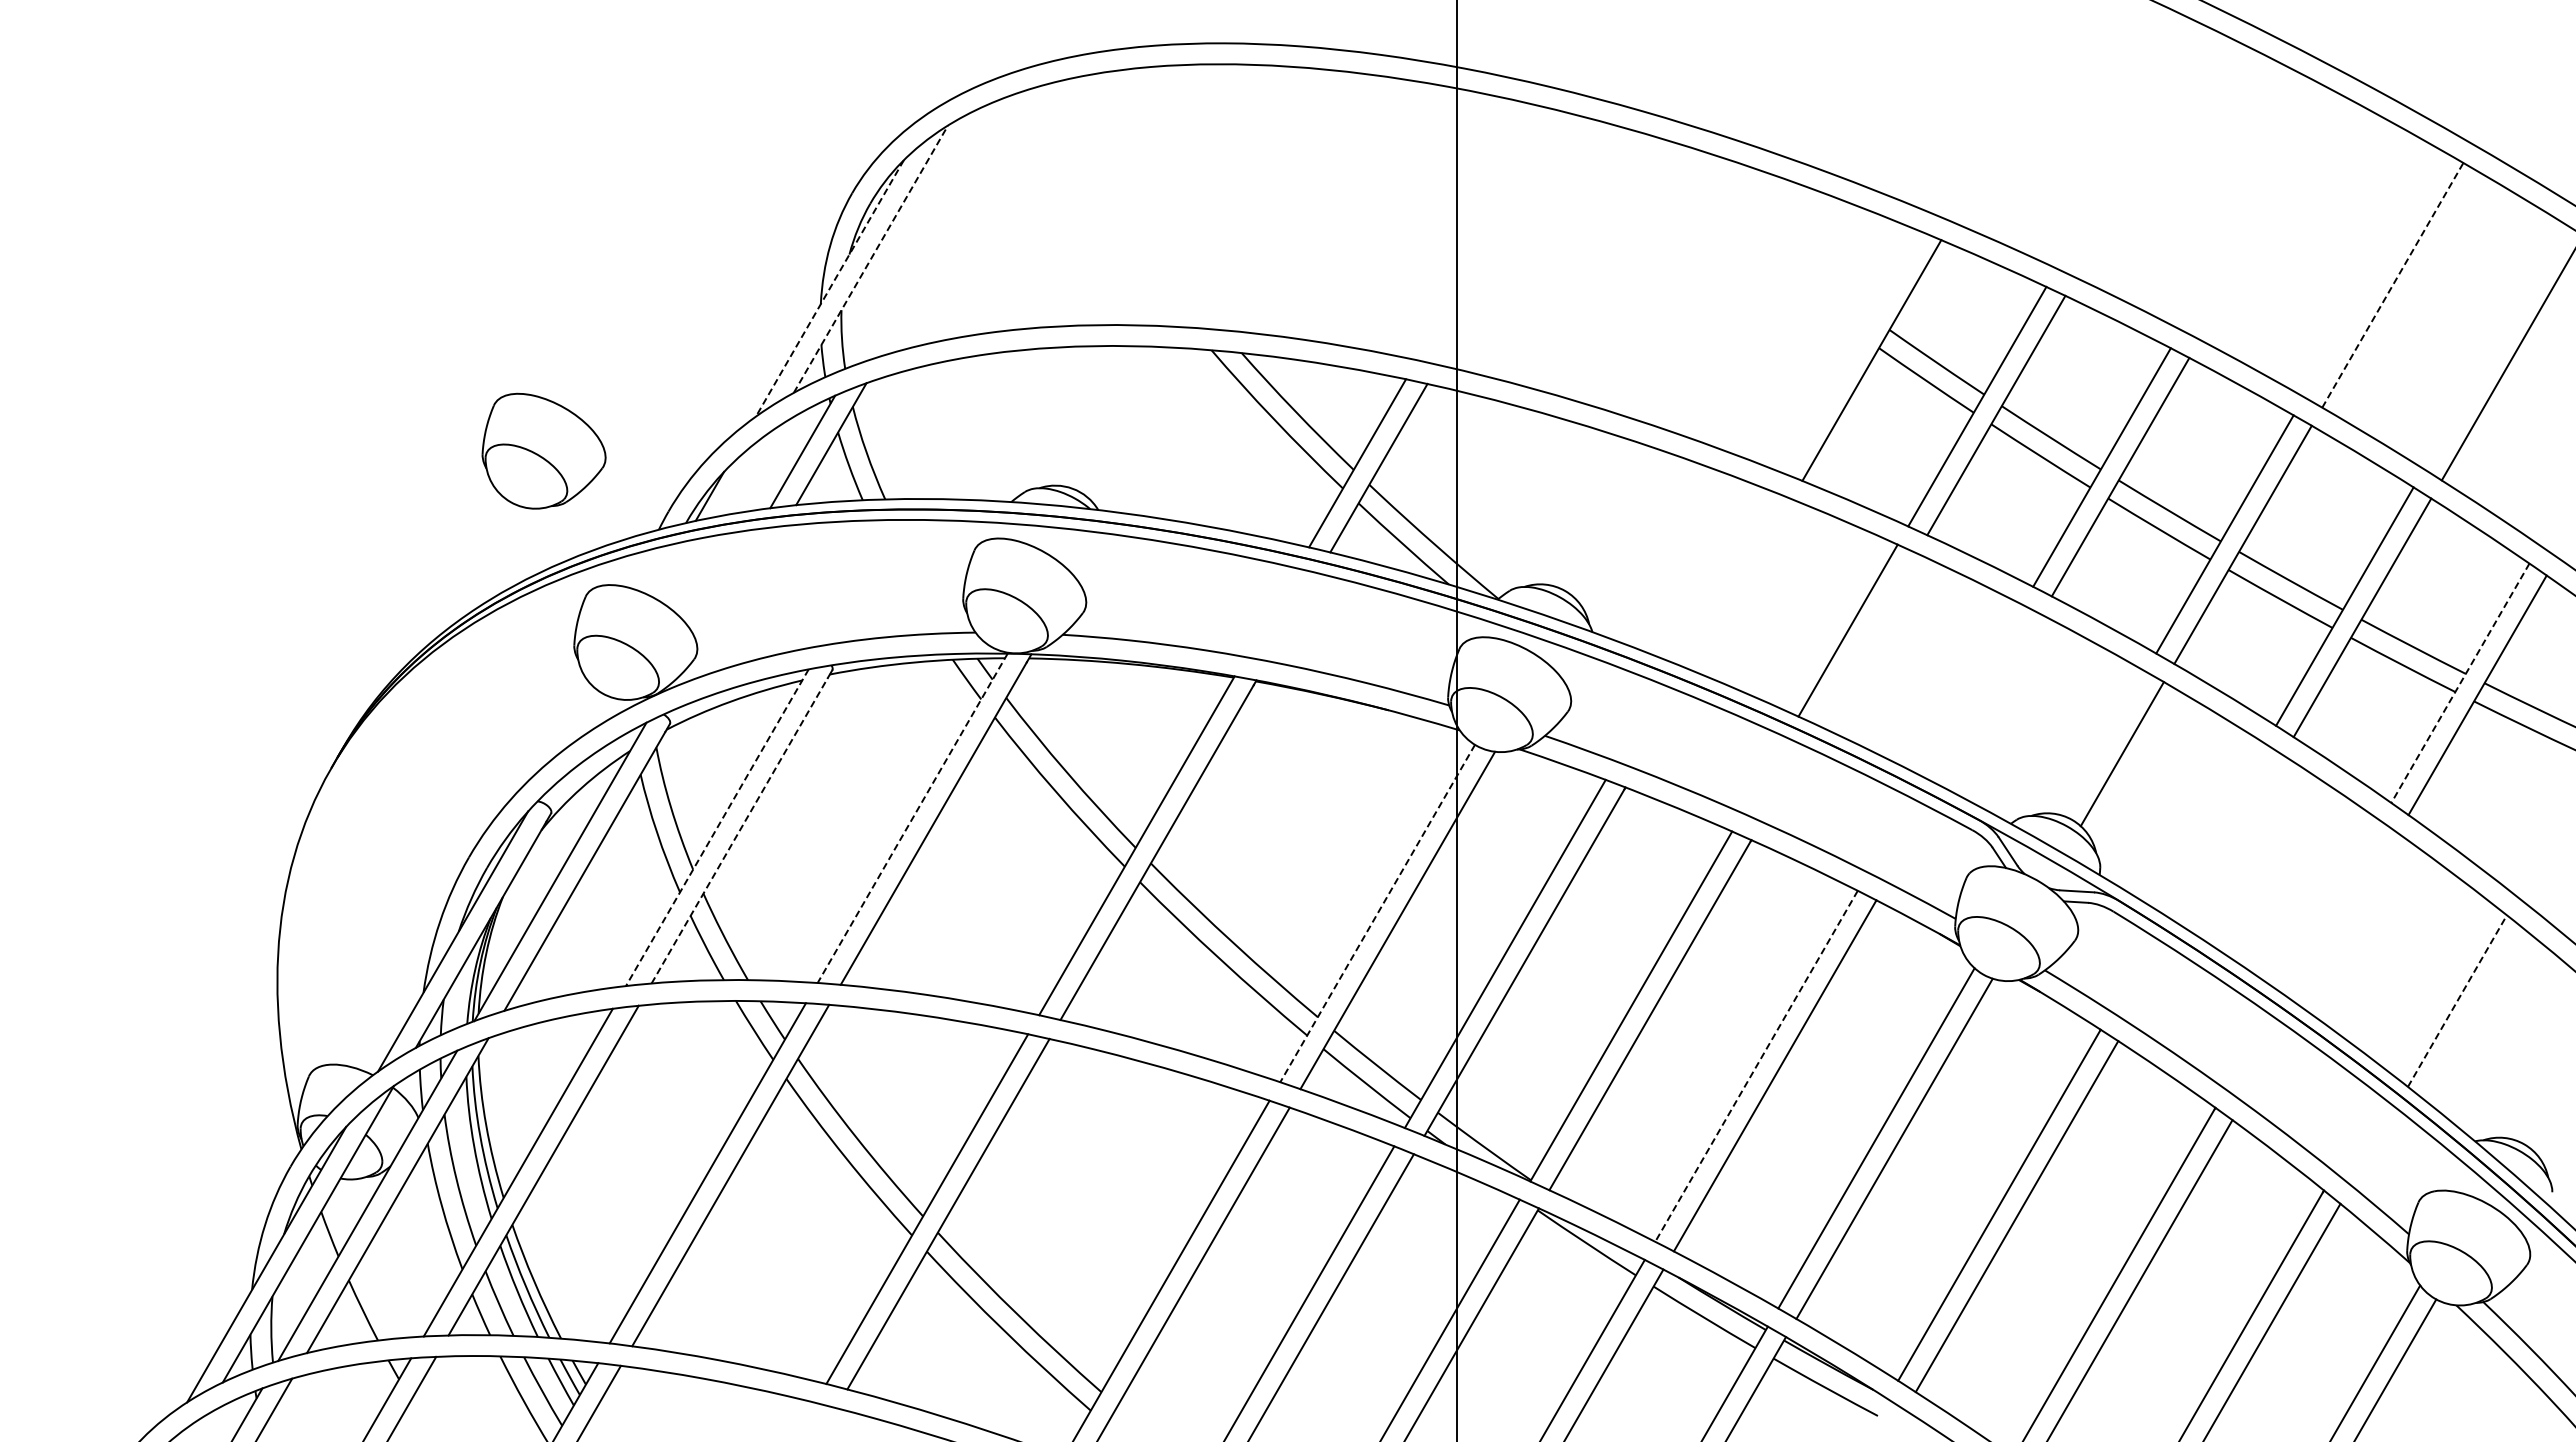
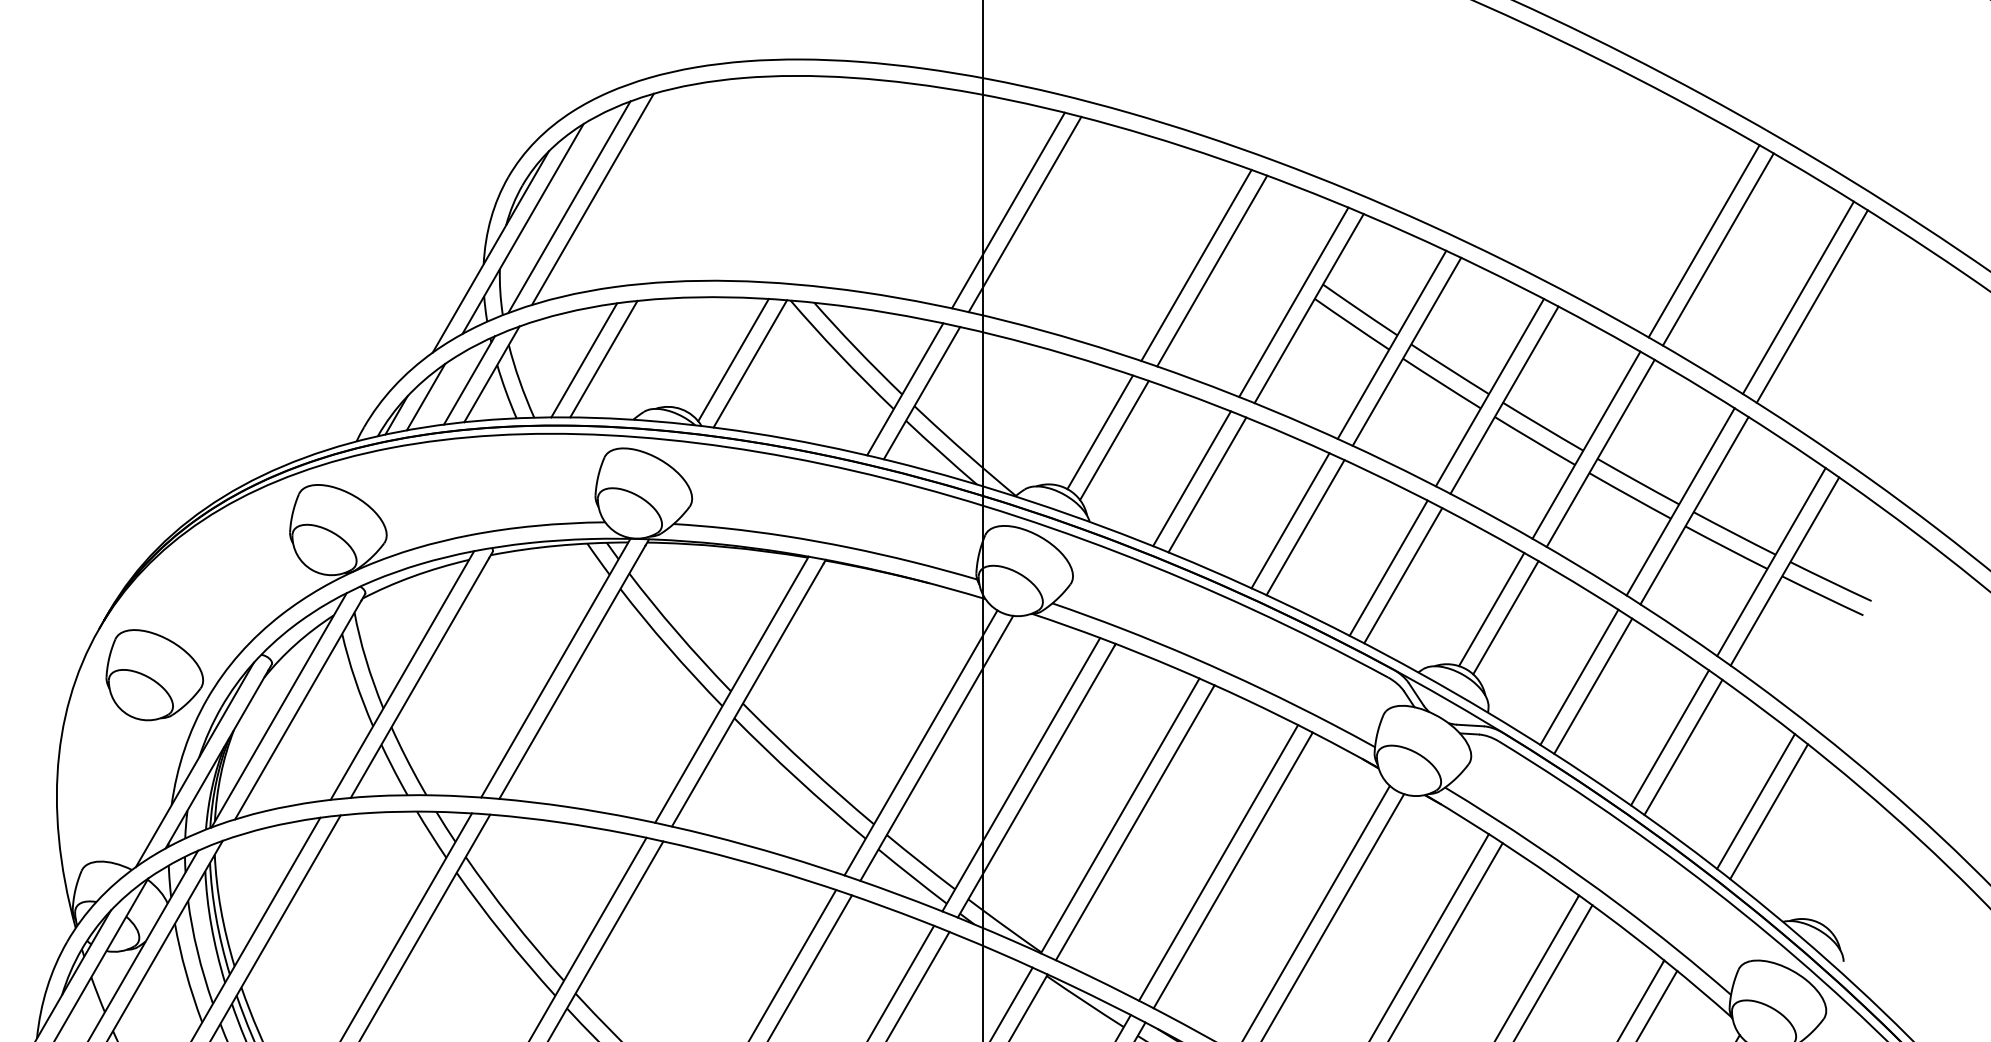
line: (959, 220) -> (592, 198), added
line: (929, 231) -> (569, 207), added
line: (1488, 235) -> (1008, 210), added
line: (1509, 240) -> (1024, 214), added
line: (871, 258) -> (523, 228), dashed -> solid
line: (2374, 274) -> (1703, 241), added
line: (2393, 284) -> (1718, 248), dashed -> solid
line: (829, 288) -> (490, 252), dashed -> solid
line: (1728, 305) -> (1196, 265), added
line: (1748, 312) -> (1212, 270), added
line: (2494, 346) -> (1798, 297), added
line: (1851, 352) -> (1293, 302), added
line: (973, 424) -> (603, 358), added
line: (1138, 425) -> (733, 359), added
line: (948, 426) -> (583, 360), added
line: (1160, 430) -> (750, 363), added
part: (543, 450) -> (154, 674), moved
line: (747, 473) -> (426, 397), added
line: (1605, 517) -> (1099, 431), added
line: (1623, 528) -> (1114, 440), added
line: (1722, 577) -> (1191, 479), added
line: (1741, 584) -> (1206, 484), added
line: (1866, 639) -> (1304, 527), added
line: (2460, 683) -> (1771, 562), dashed -> solid
line: (1972, 690) -> (1388, 567), added
line: (1991, 700) -> (1403, 575), added
line: (2103, 743) -> (1491, 609), added
line: (912, 818) -> (555, 668), dashed -> solid
line: (717, 827) -> (402, 675), dashed -> solid
line: (2215, 829) -> (1579, 676), added
line: (739, 830) -> (419, 677), dashed -> solid
line: (2233, 841) -> (1593, 686), added
line: (2330, 907) -> (1669, 738), added
line: (1377, 913) -> (920, 742), dashed -> solid
line: (2348, 919) -> (1683, 747), added
line: (2440, 987) -> (1755, 801), added
line: (2457, 1000) -> (1769, 811), dashed -> solid
line: (1756, 1066) -> (1218, 863), dashed -> solid

